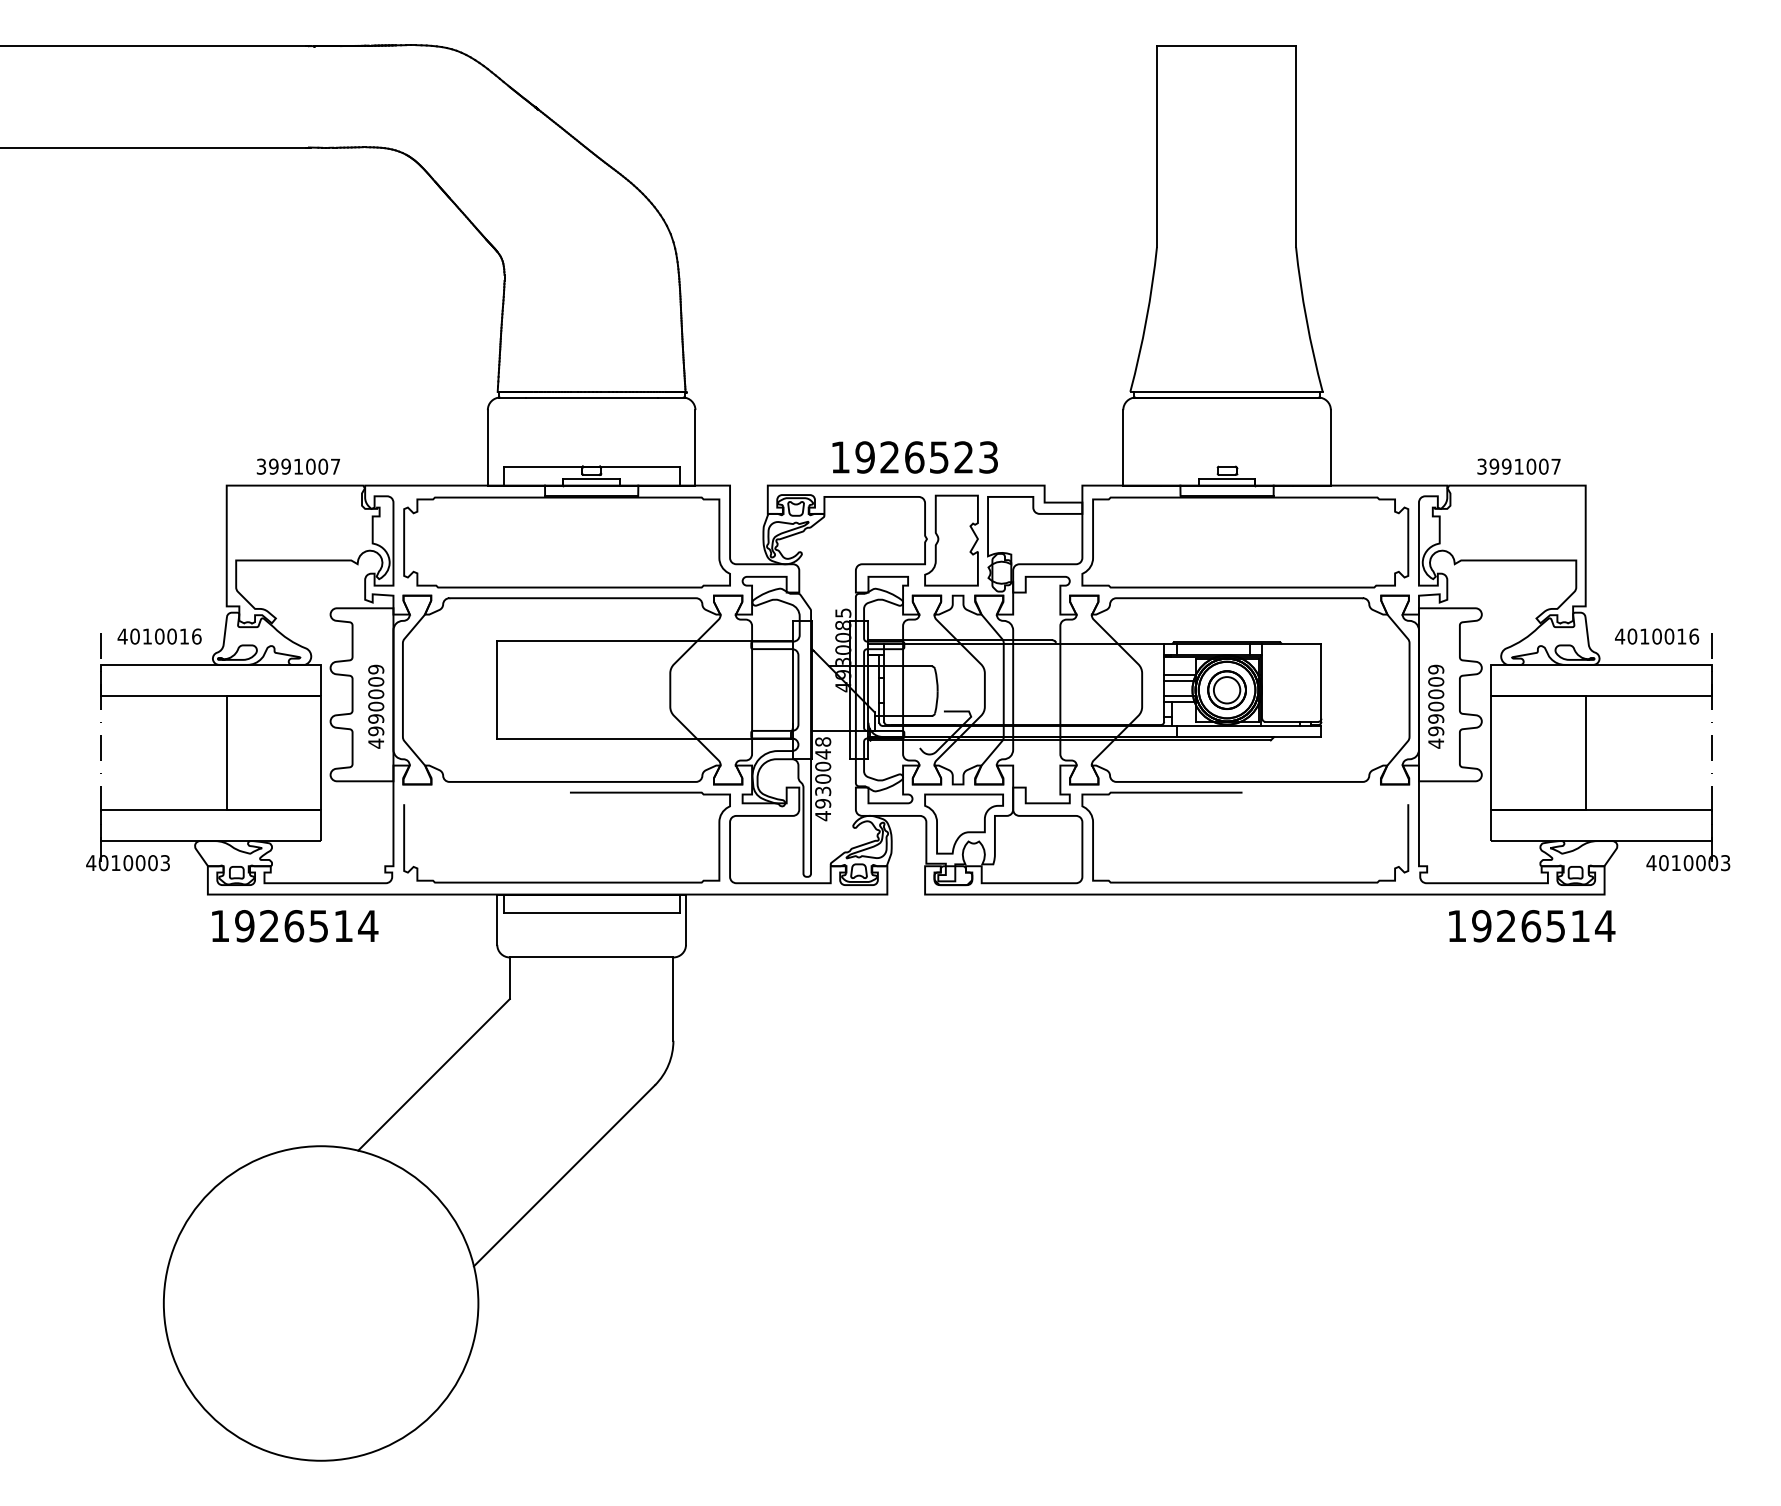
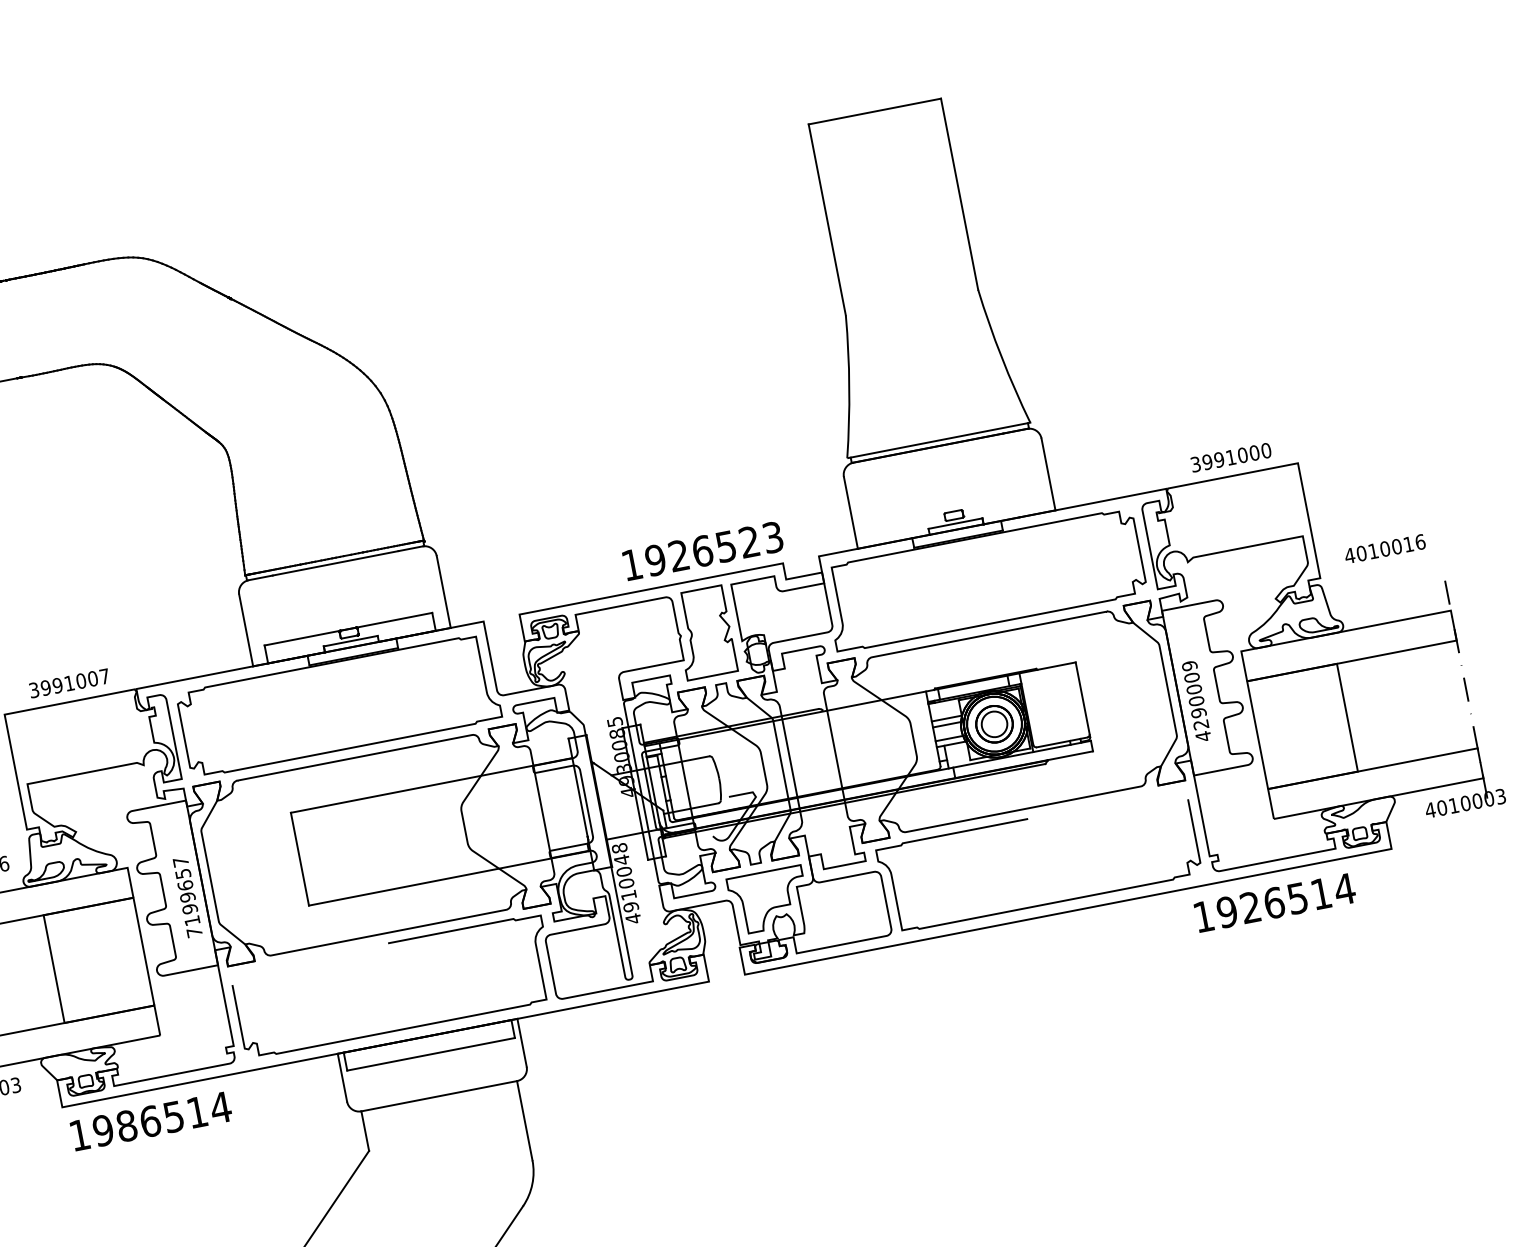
text: (914, 457) -> (702, 551), moved
text: (1555, 466) -> (1265, 450), 3991007 -> 3991000
text: (1657, 636) -> (1385, 548), moved
text: (376, 706) -> (188, 897), 4990009 -> 7199657
text: (1436, 731) -> (1201, 724), 4990009 -> 4290009
text: (823, 791) -> (629, 895), 4930048 -> 4910048
text: (269, 926) -> (126, 1126), 1926514 -> 1986514
text: (1532, 926) -> (1275, 903), moved

